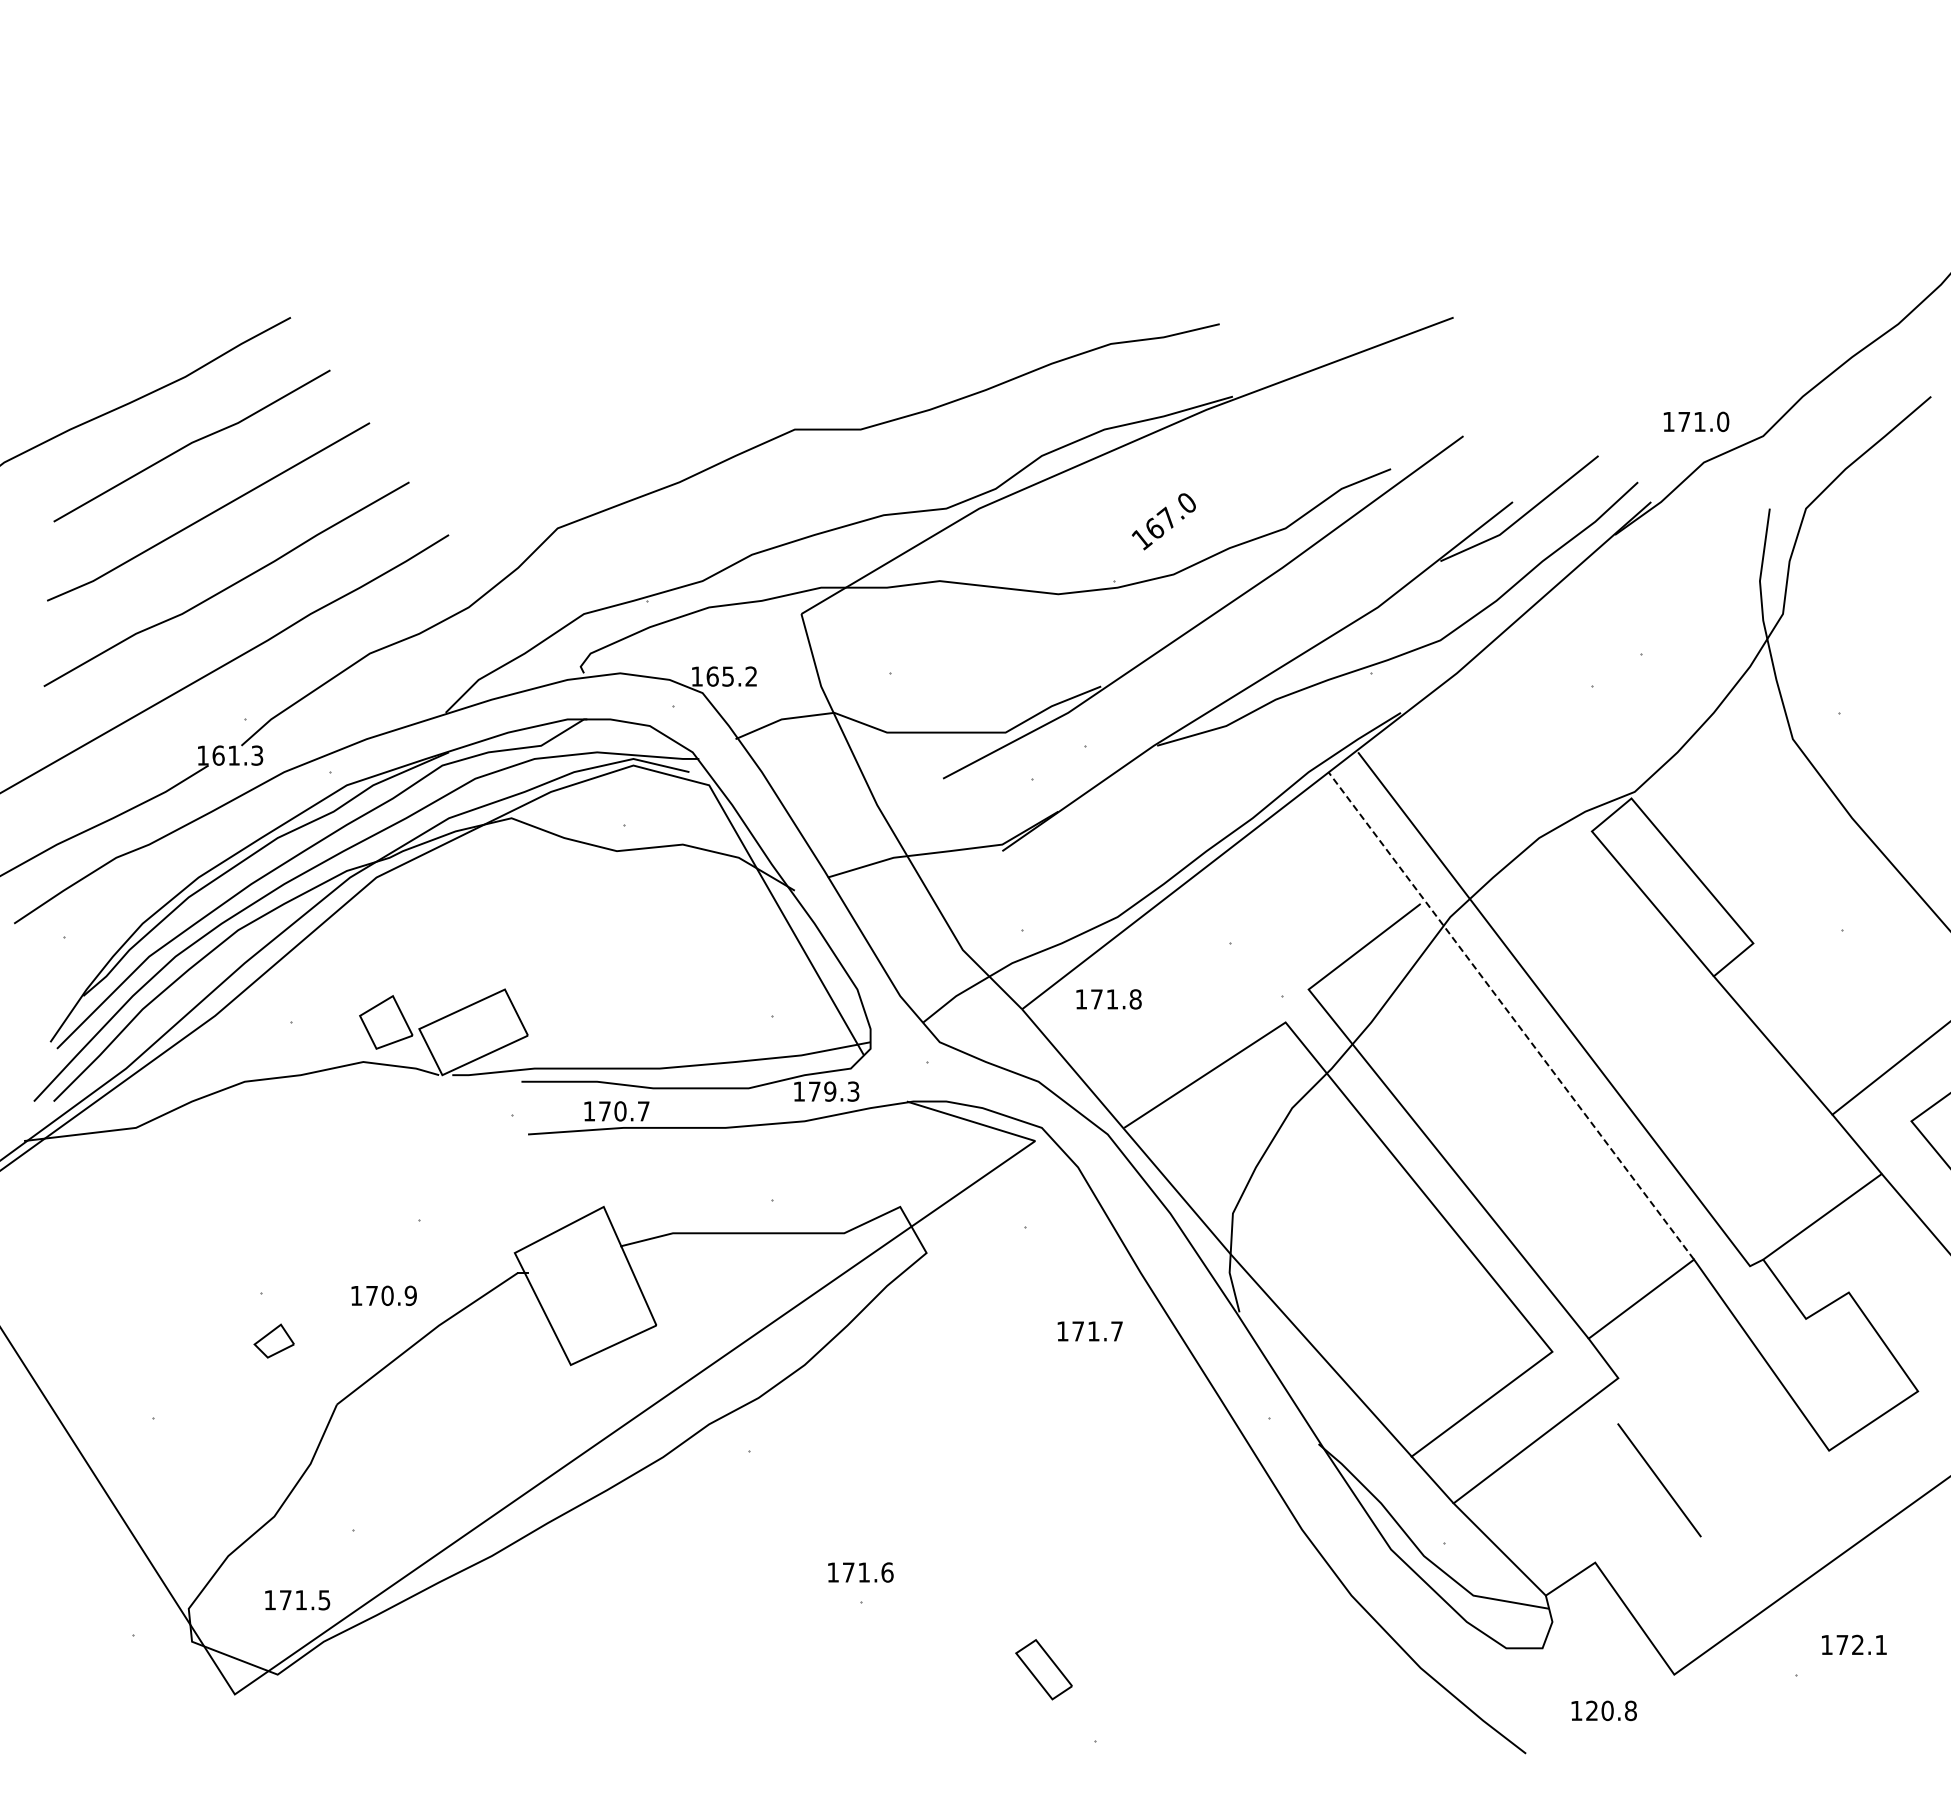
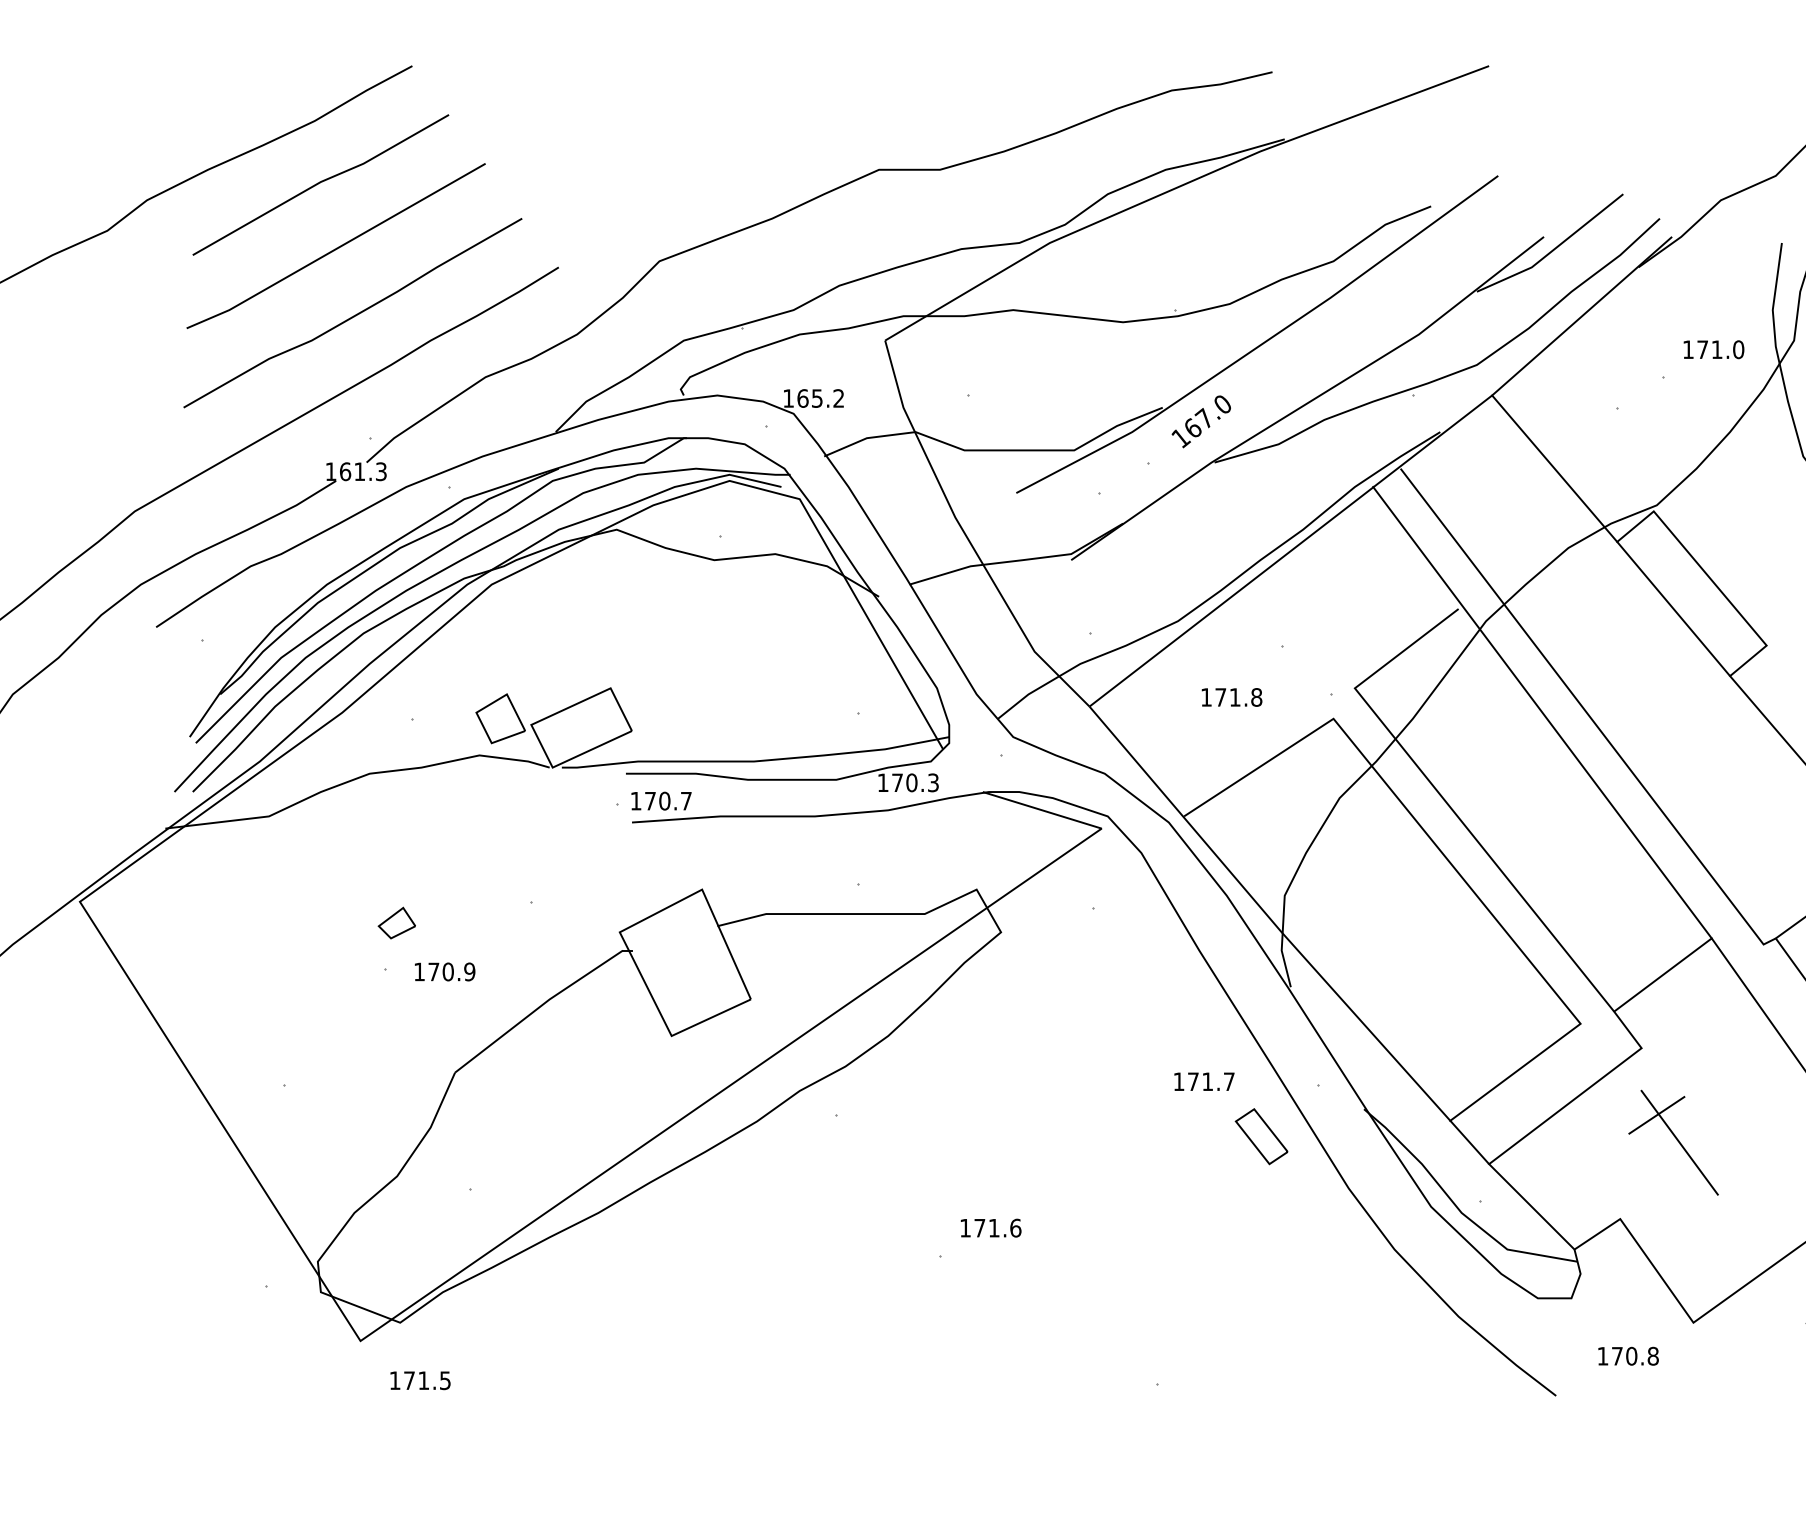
text: (1696, 421) -> (1714, 349), moved
text: (1163, 521) -> (1201, 421), moved
line: (1523, 752) -> (1553, 468), added
text: (1108, 999) -> (1231, 697), moved
line: (1511, 1015) -> (1542, 712), dashed -> solid
text: (830, 1091) -> (912, 782), 179.3 -> 170.3
text: (616, 1111) -> (661, 801), moved
text: (383, 1295) -> (444, 971), moved
text: (1089, 1331) -> (1203, 1081), moved
part: (273, 1340) -> (396, 922), moved
line: (1634, 1450) -> (1656, 1115), added
text: (860, 1572) -> (990, 1228), moved
text: (297, 1600) -> (420, 1380), moved
part: (1043, 1669) -> (1261, 1136), moved
text: (1591, 1710) -> (1616, 1355), 120.8 -> 170.8

